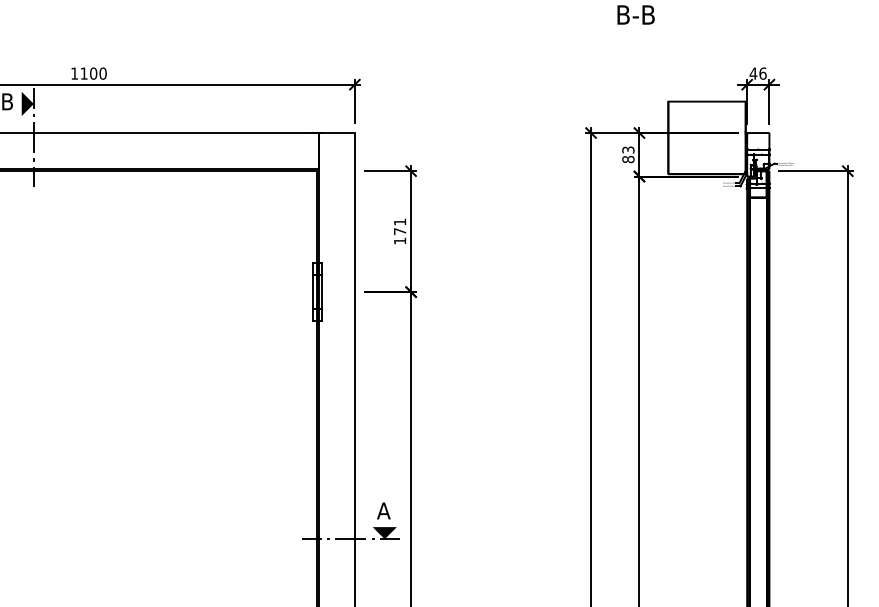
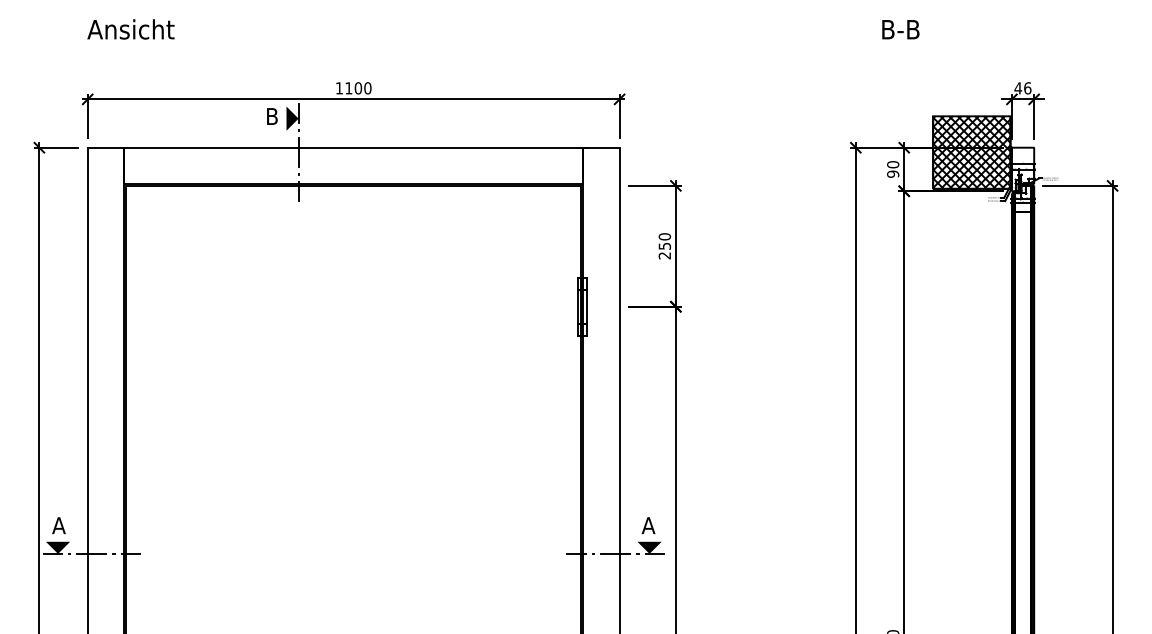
hatch: (706, 137) -> (971, 152), added
text: (628, 154) -> (893, 169), 83 -> 90
text: (399, 231) -> (664, 246), 171 -> 250

